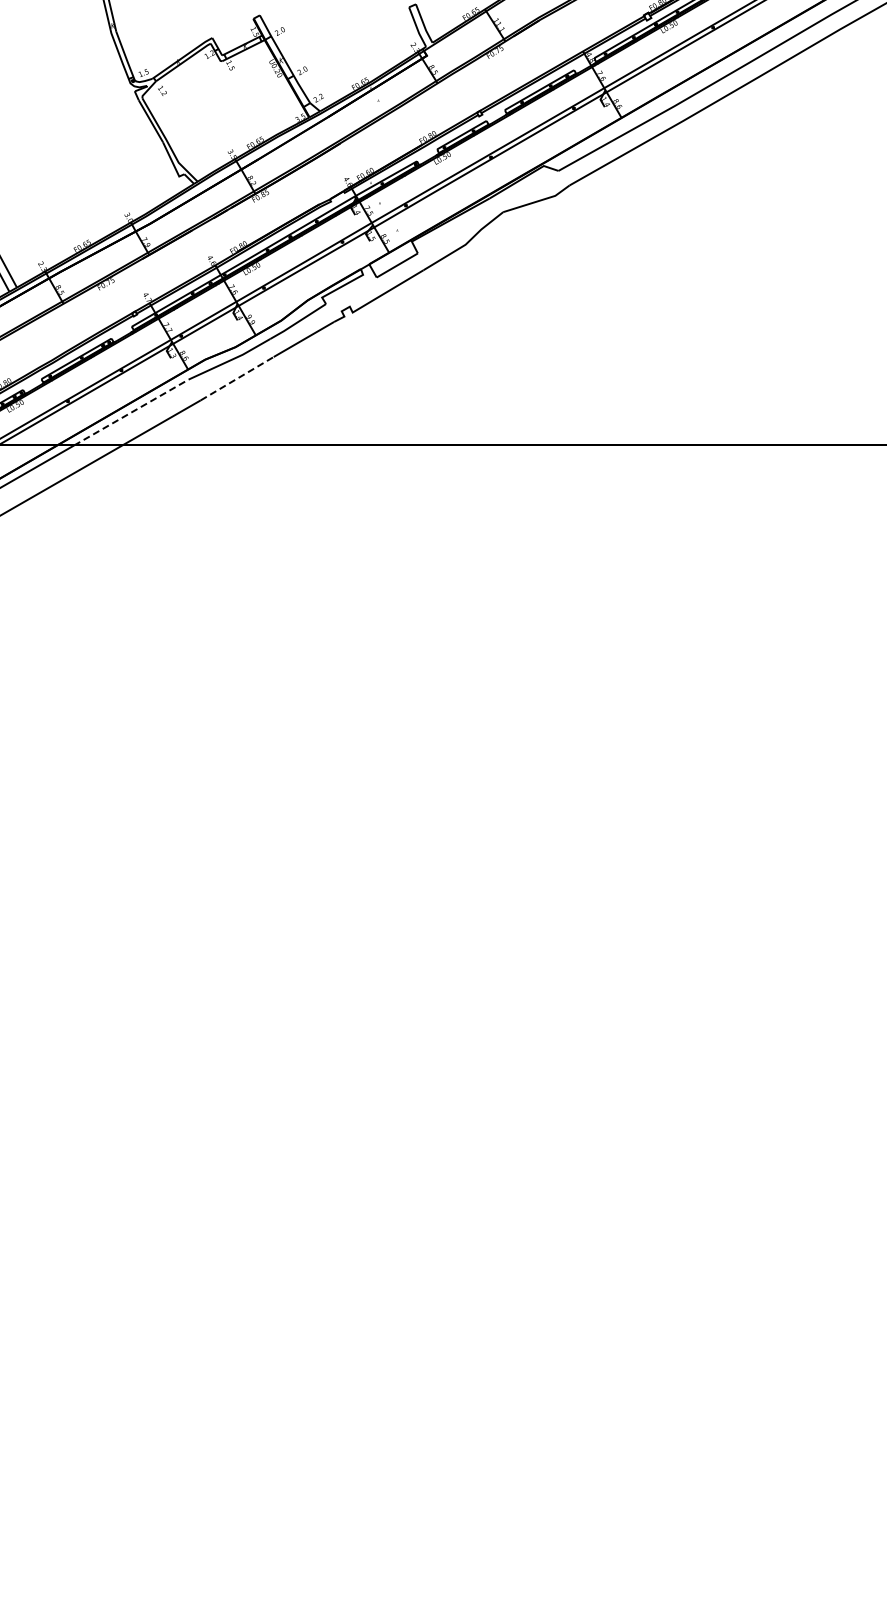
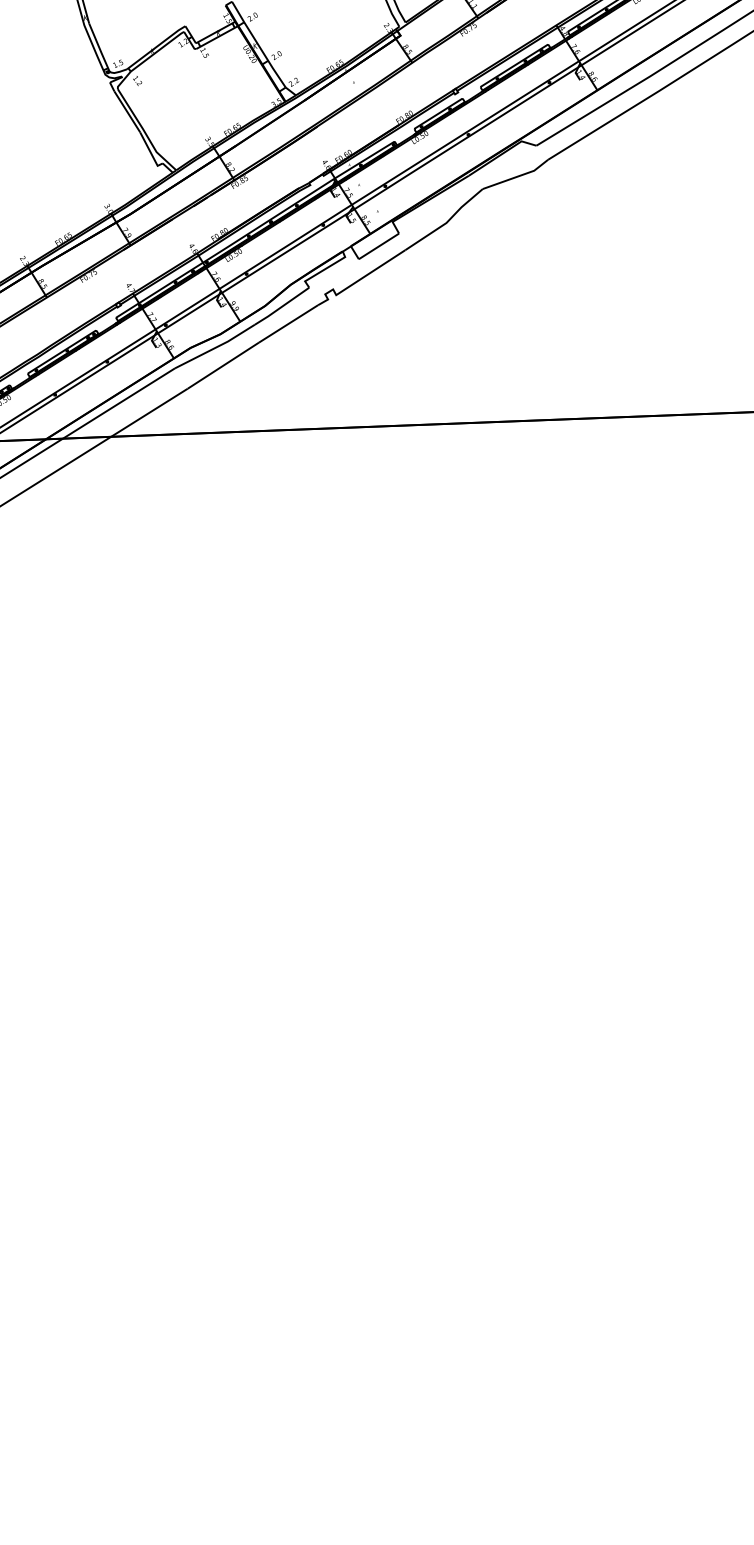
line: (237, 378) -> (223, 365), dashed -> solid
line: (131, 412) -> (119, 403), dashed -> solid

